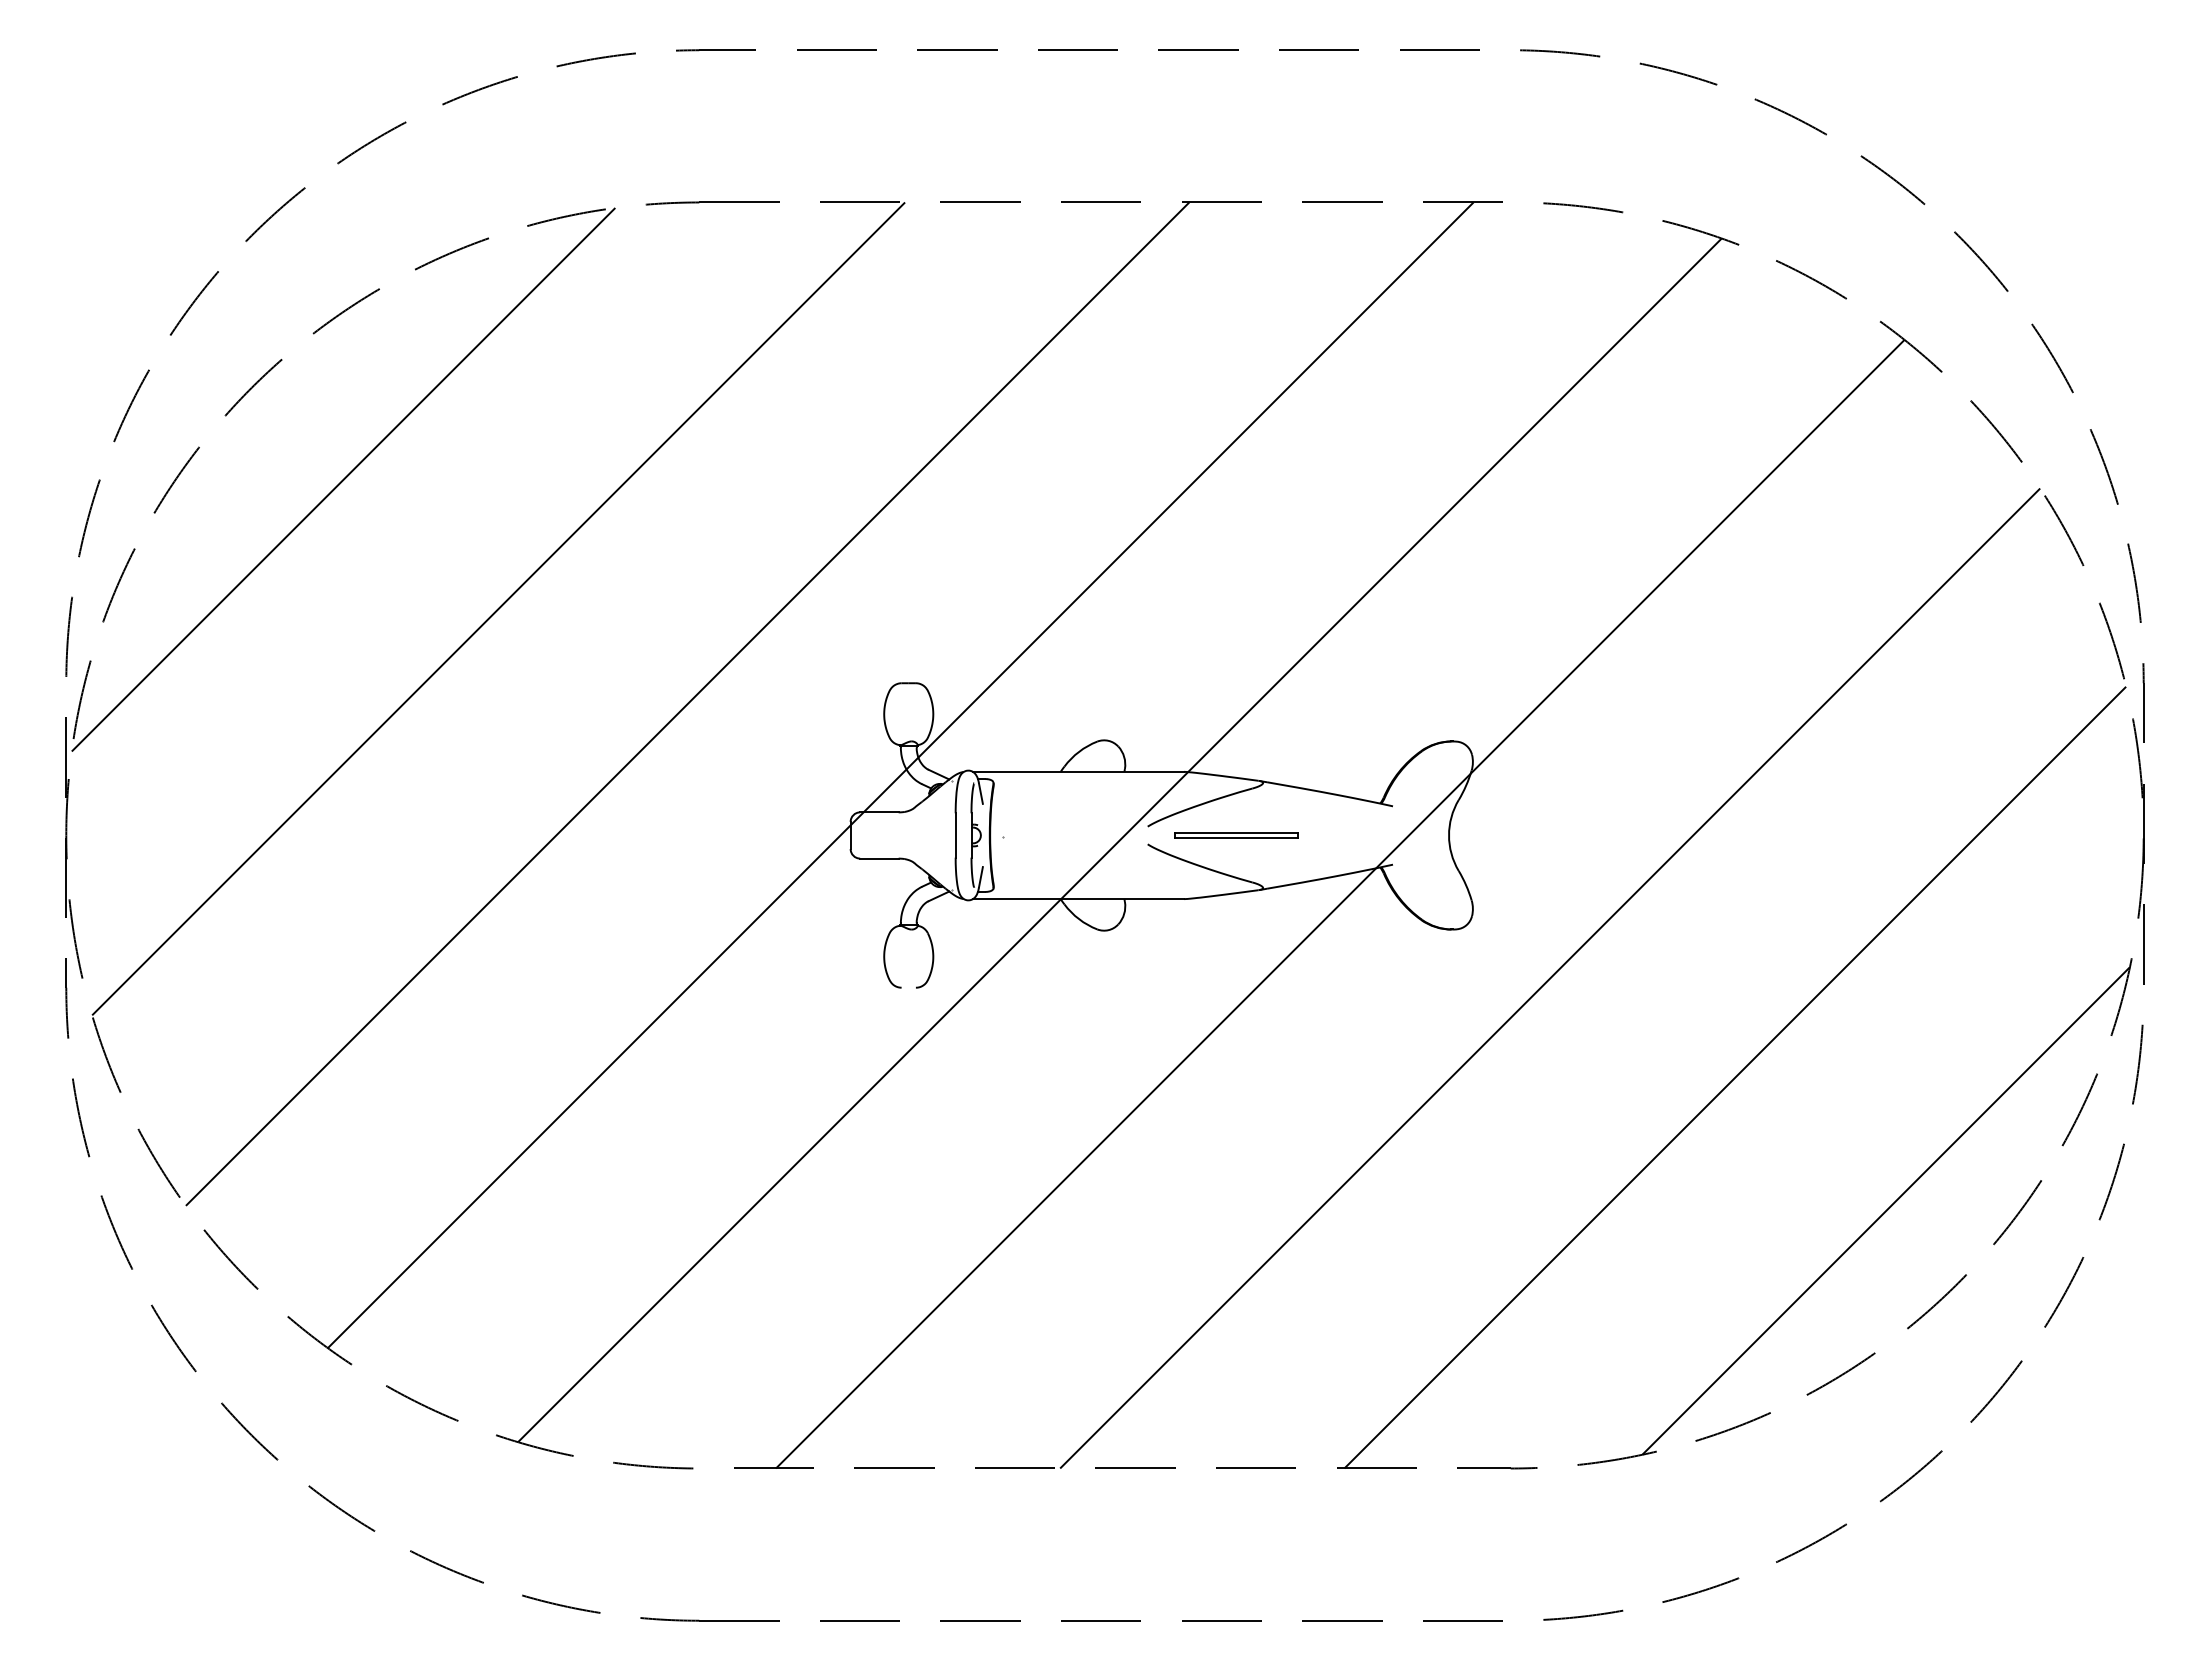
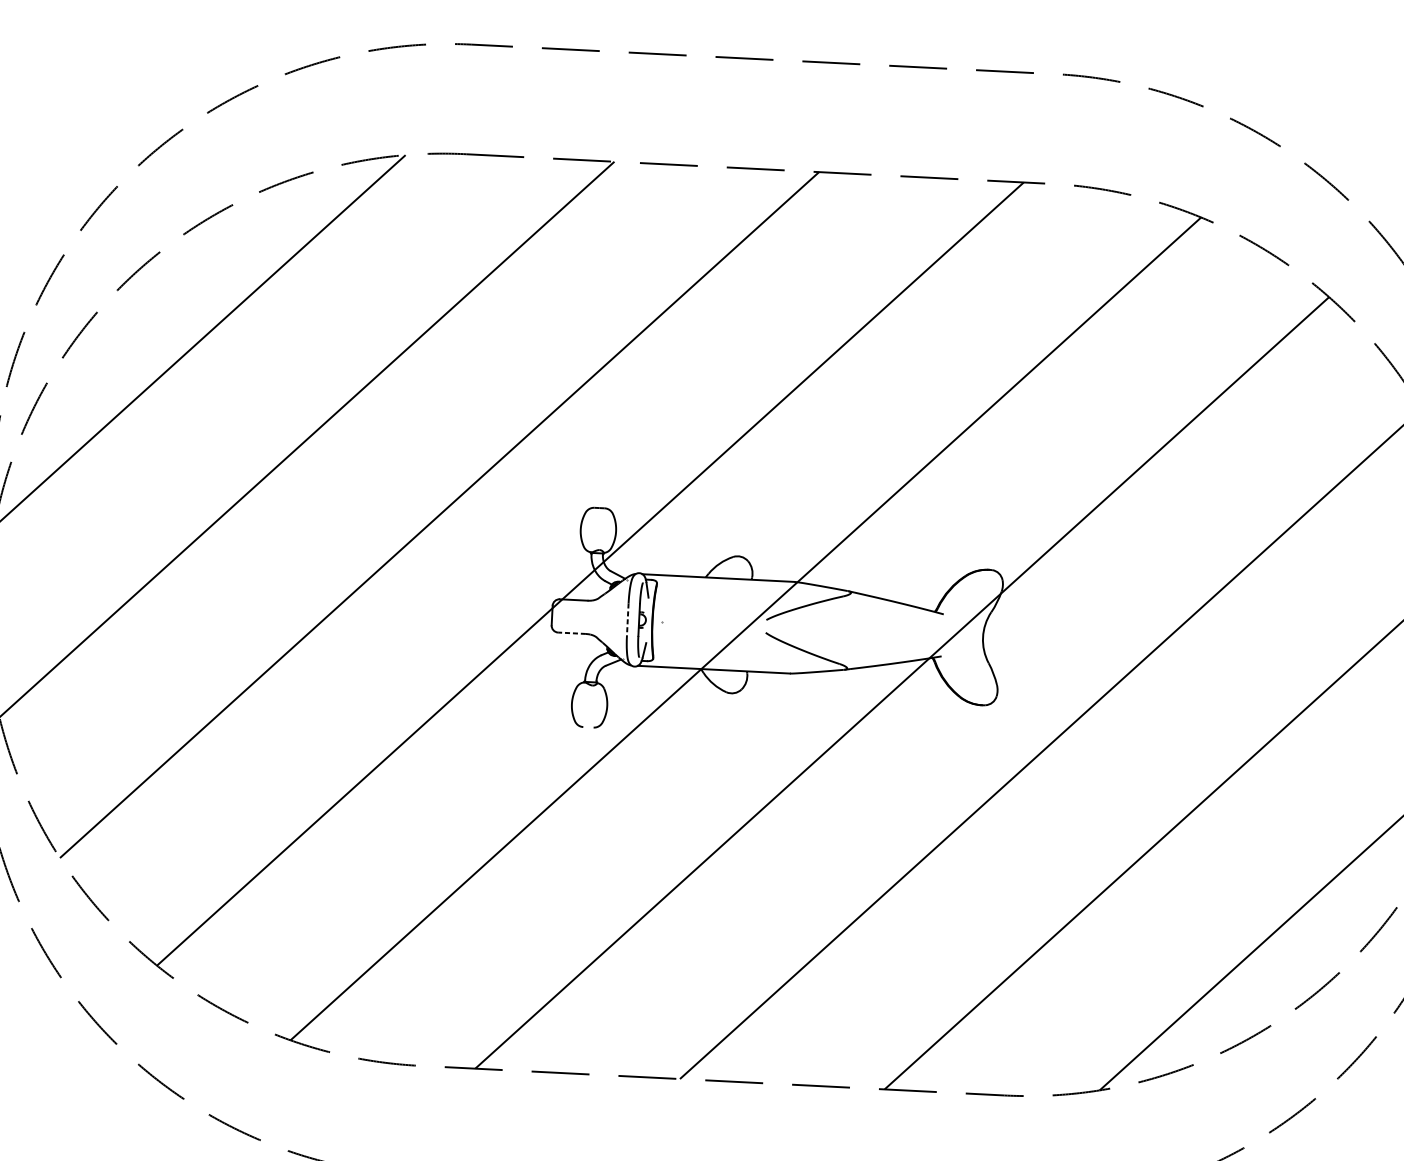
line: (955, 835) -> (627, 619), solid -> dashed
part: (1236, 835) -> (830, 629), removed
line: (878, 858) -> (571, 633), solid -> dashed

